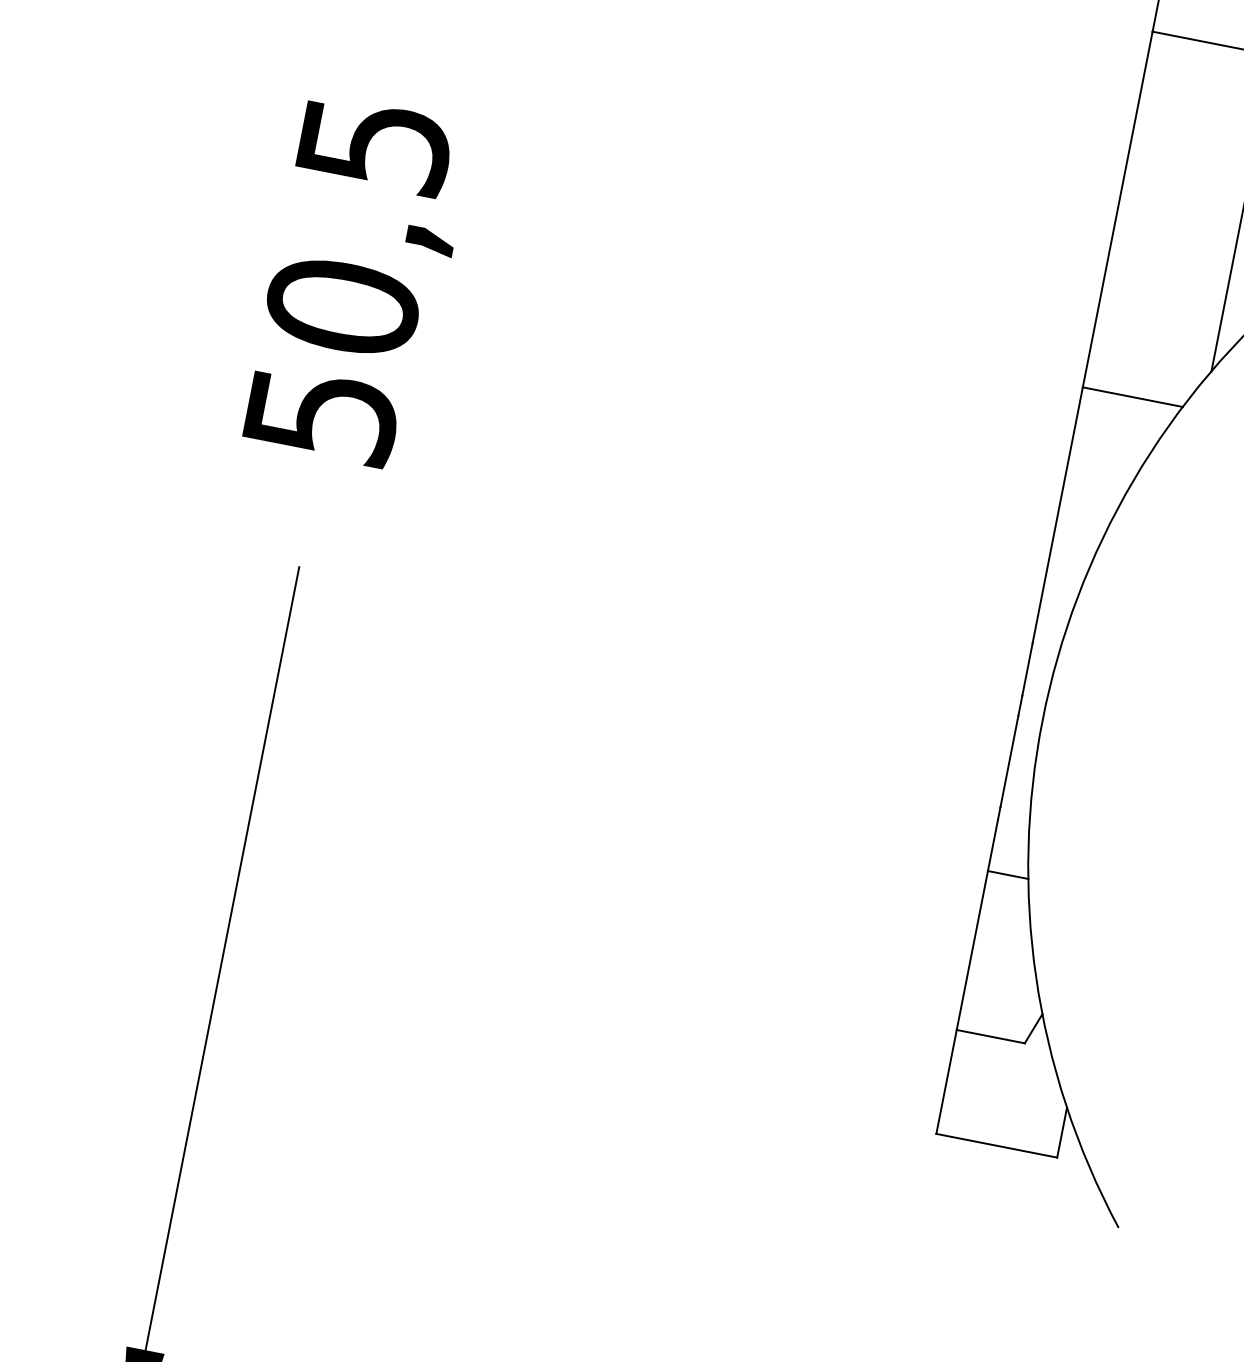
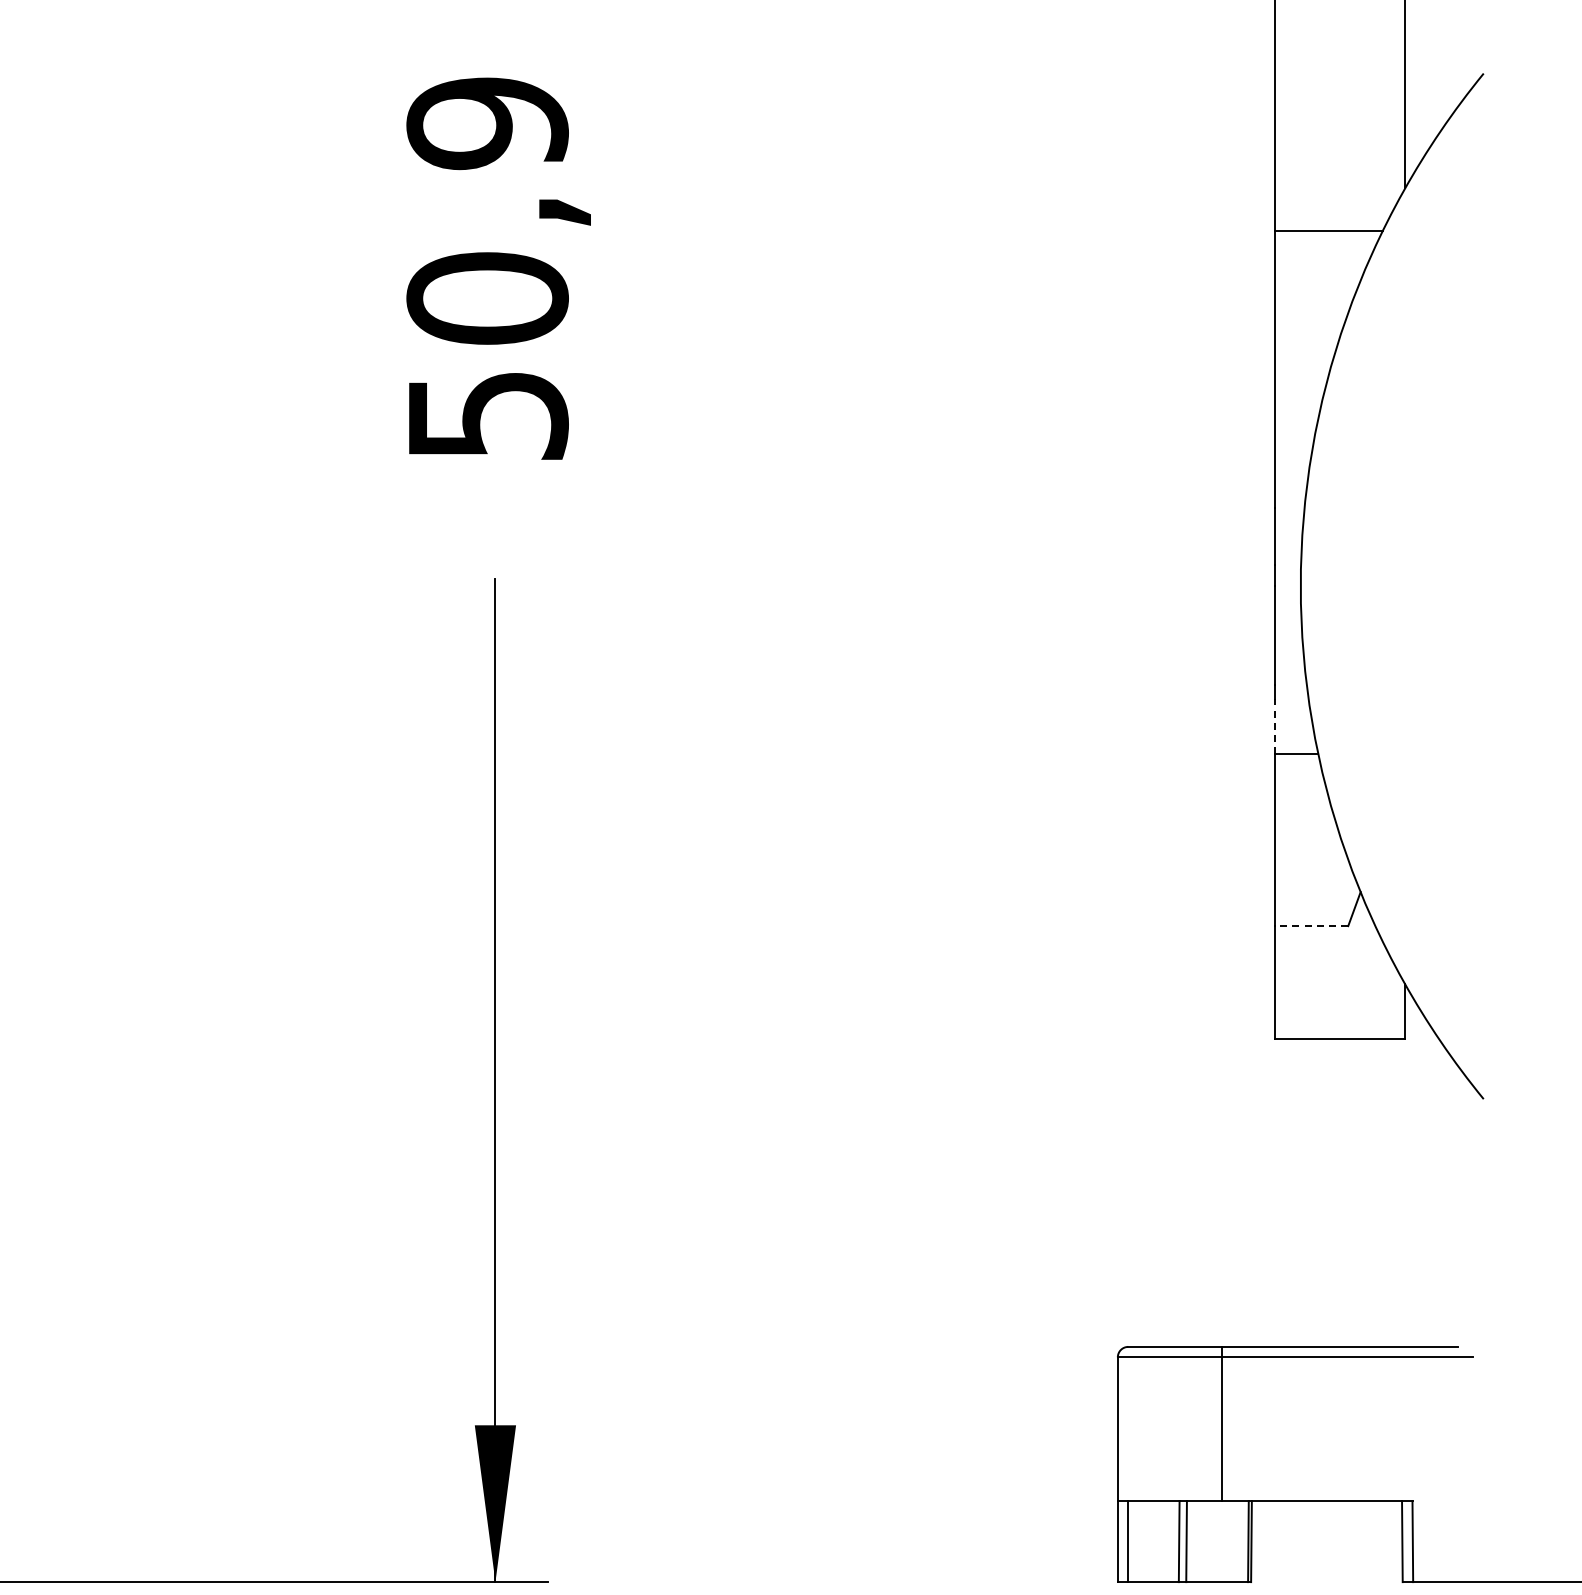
text: (374, 144) -> (487, 123), 50,5 -> 50,9
line: (992, 845) -> (1274, 726), solid -> dashed
line: (990, 1037) -> (1311, 926), solid -> dashed

